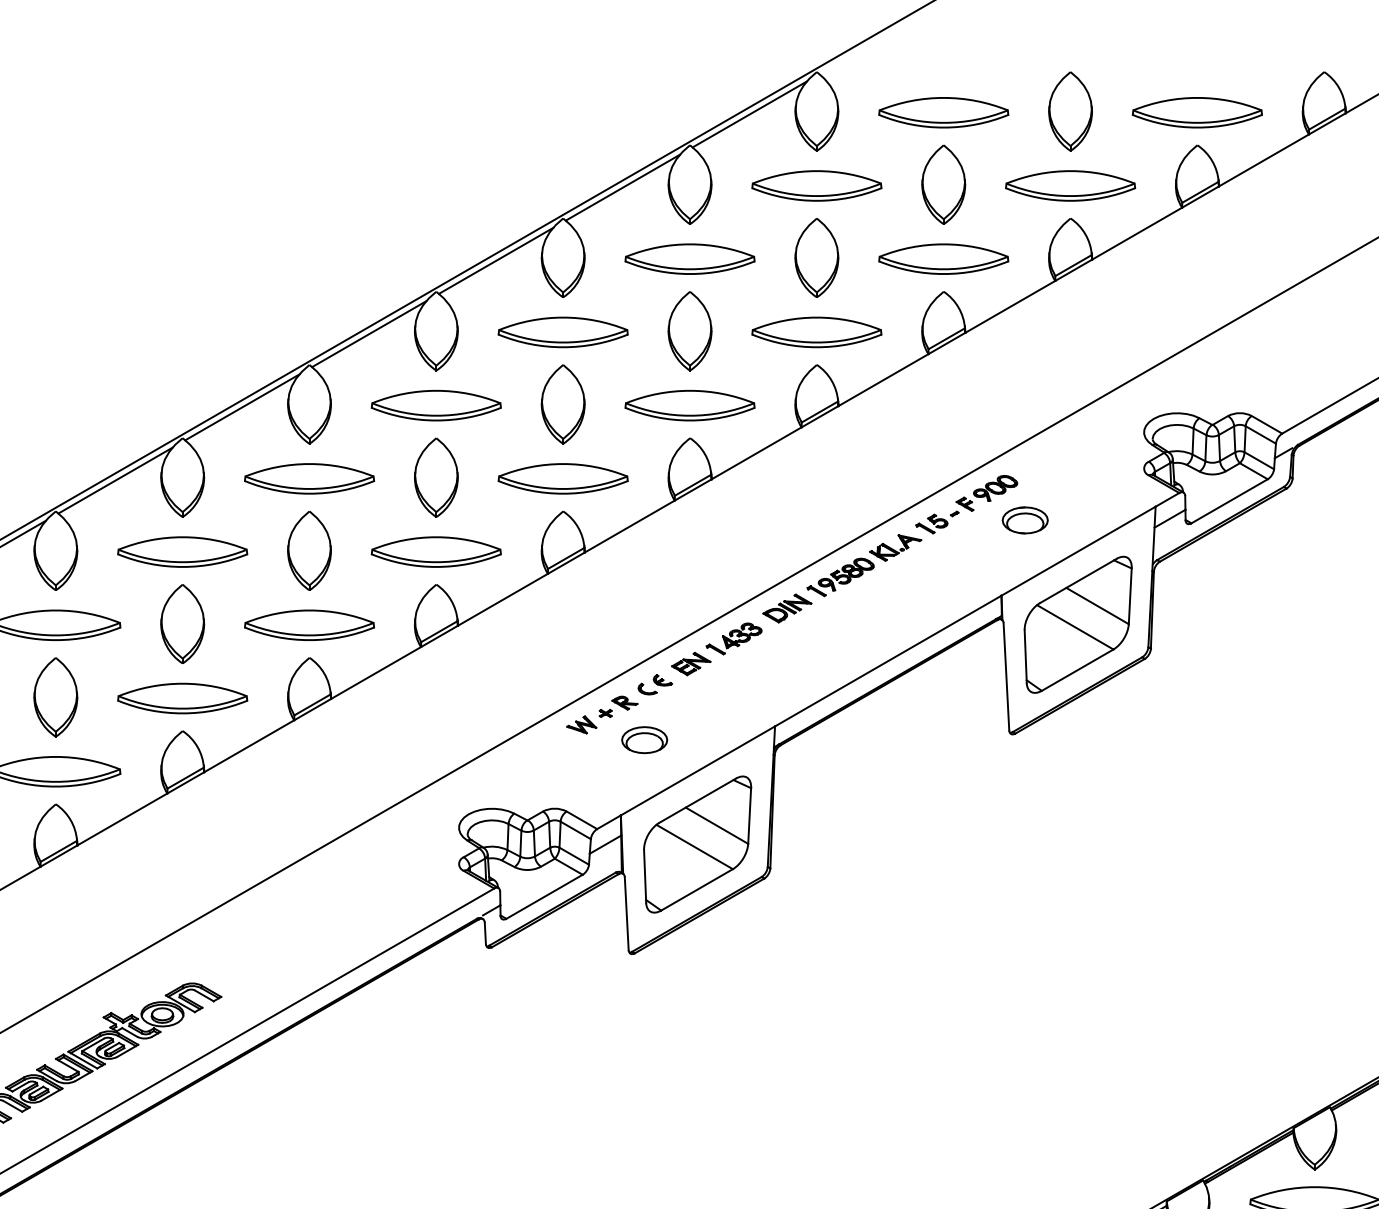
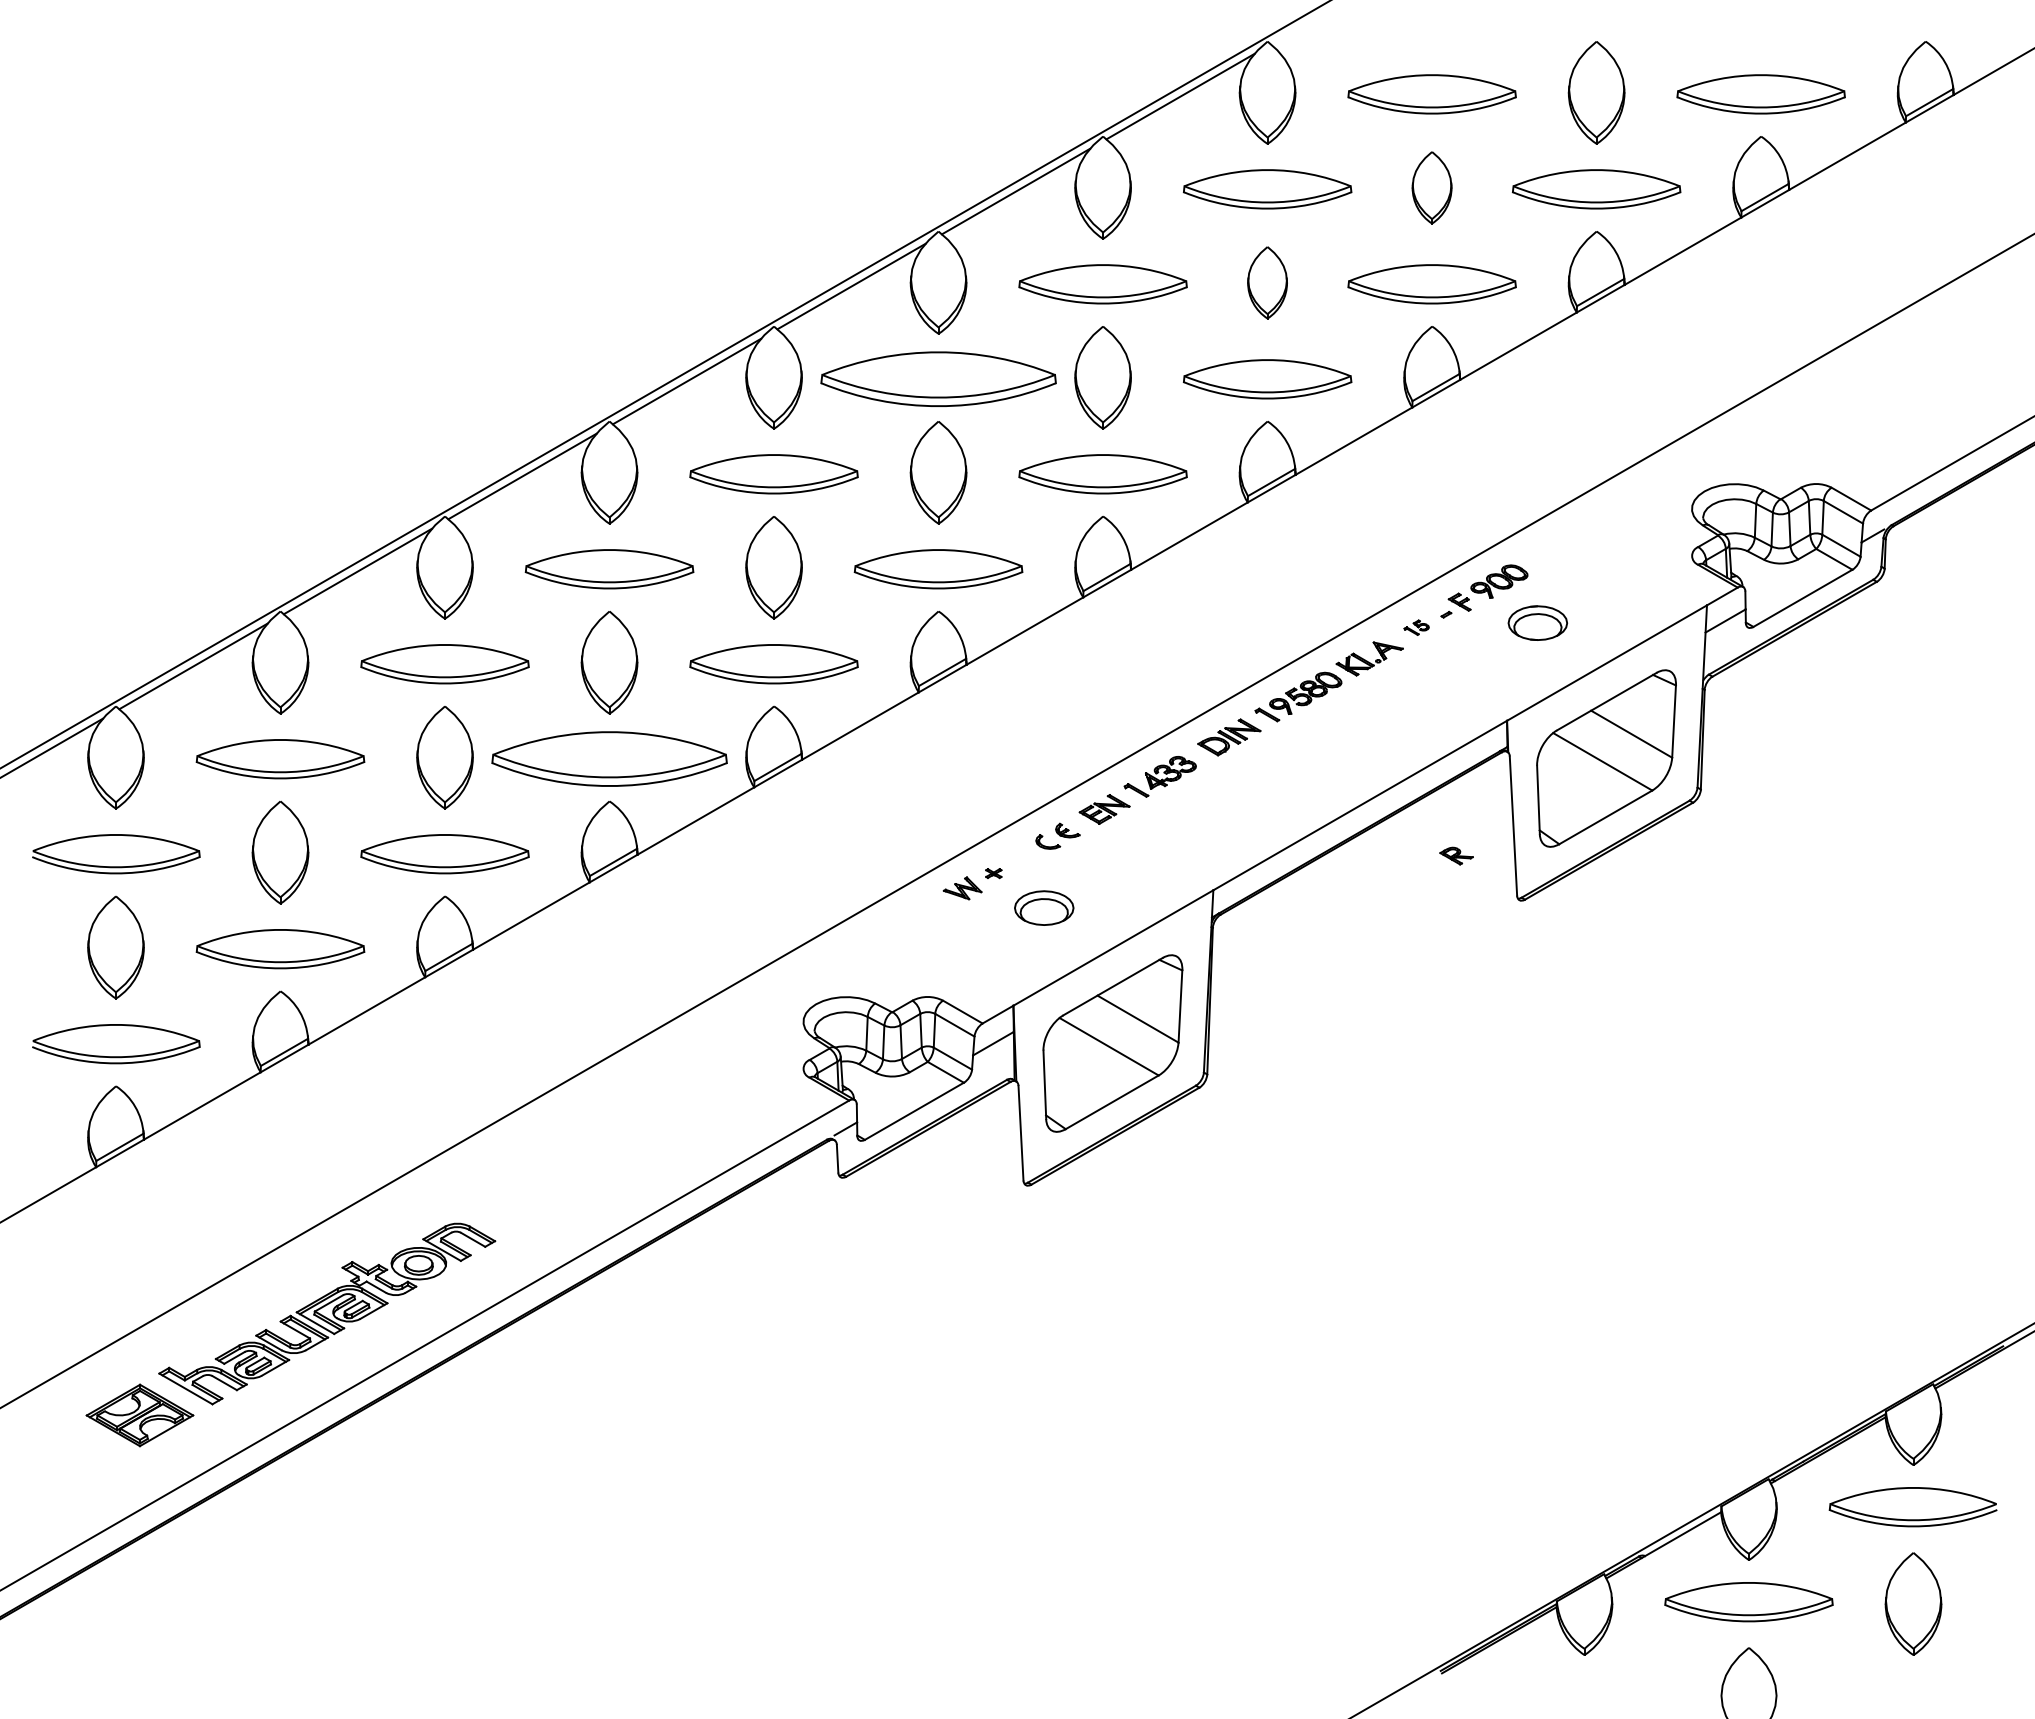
part: (943, 184) -> (1431, 187), size x0.7
part: (816, 257) -> (1267, 282), size x0.7
part: (563, 332) -> (938, 379), size x1.4
part: (931, 523) -> (1416, 627), size x0.6
part: (309, 625) -> (609, 759), size x1.4
part: (624, 702) -> (1456, 855), moved

